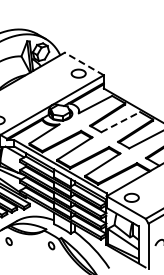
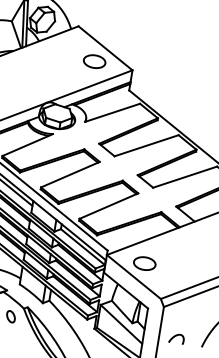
line: (84, 64) -> (105, 49), dashed -> solid
line: (120, 122) -> (146, 146), dashed -> solid

